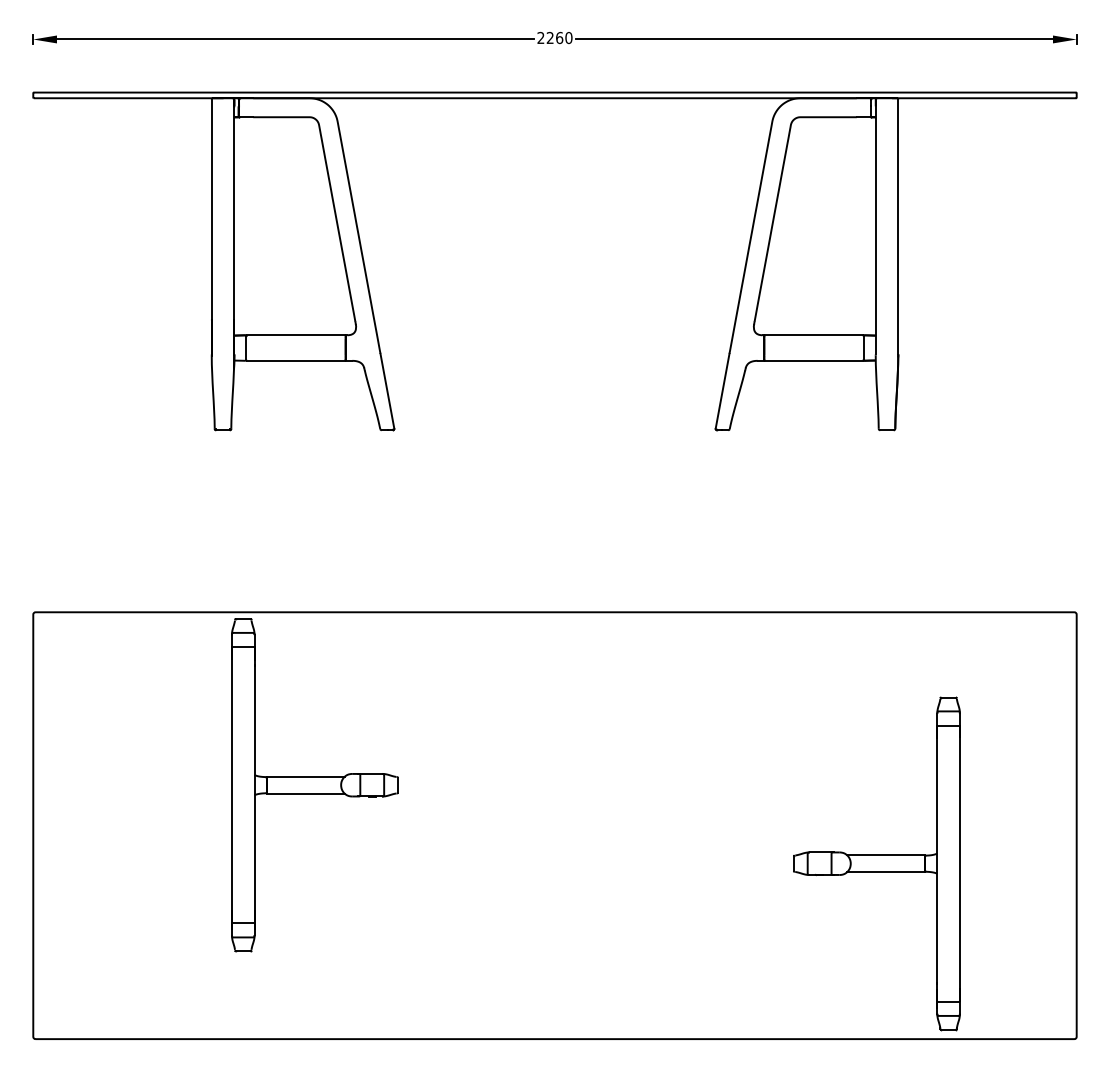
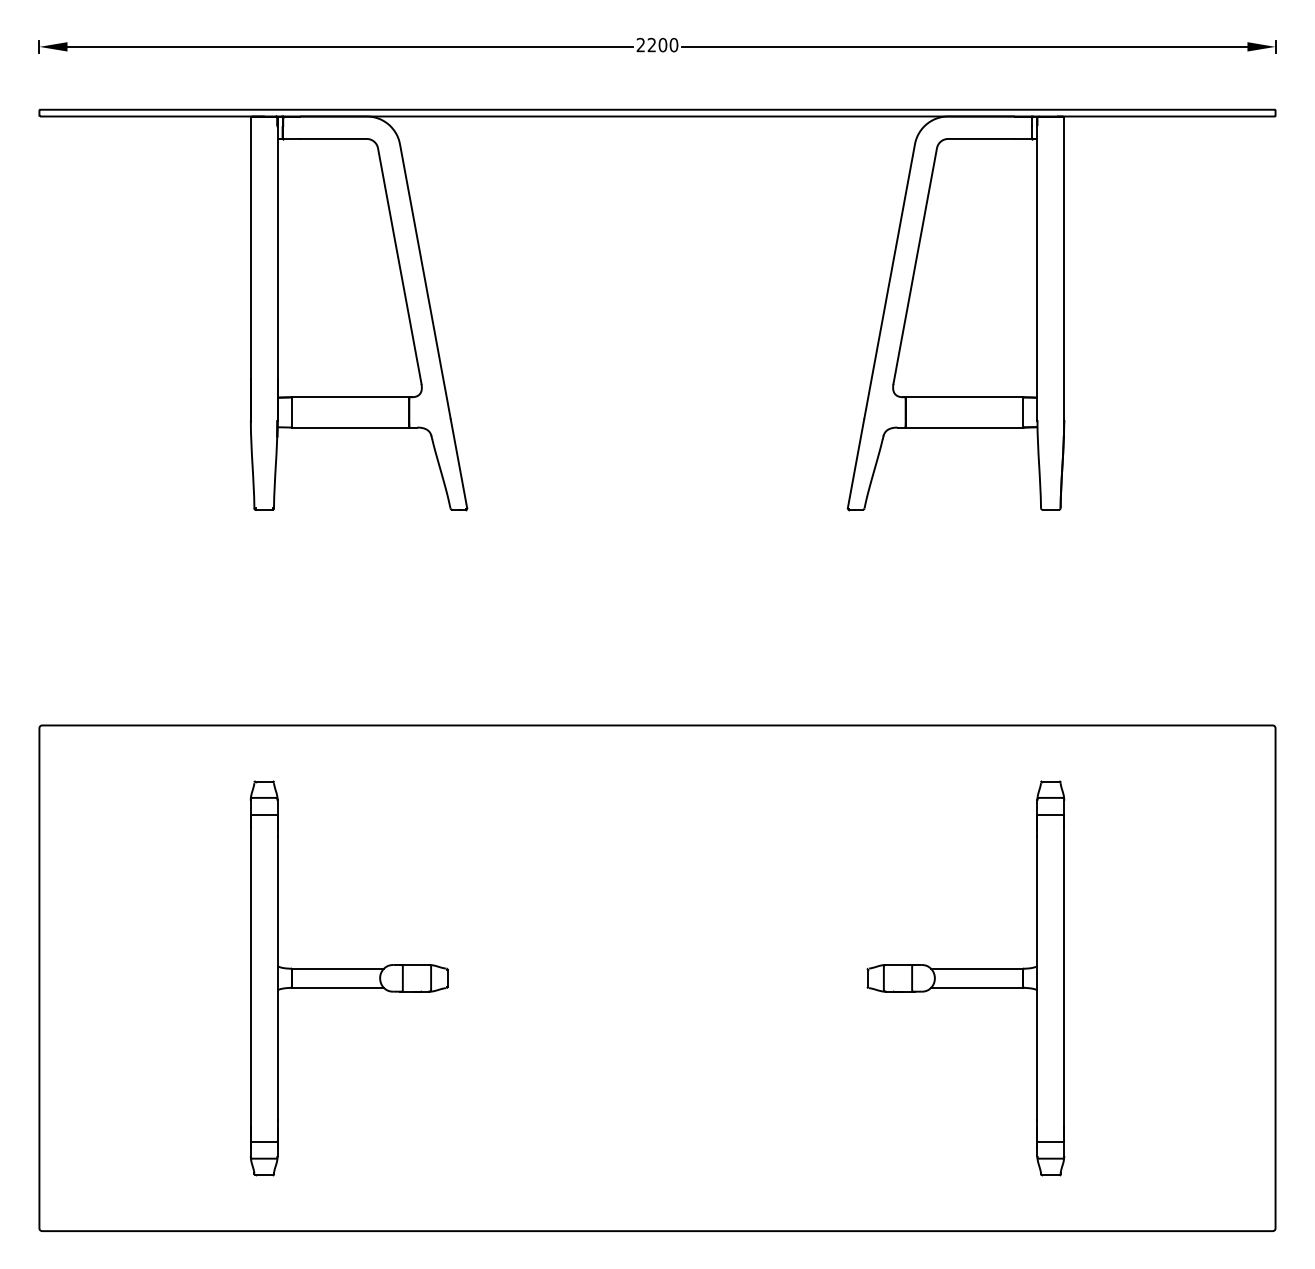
text: (559, 37) -> (662, 44), 2260 -> 2200
part: (314, 785) -> (348, 978), moved
part: (876, 863) -> (965, 978), moved

